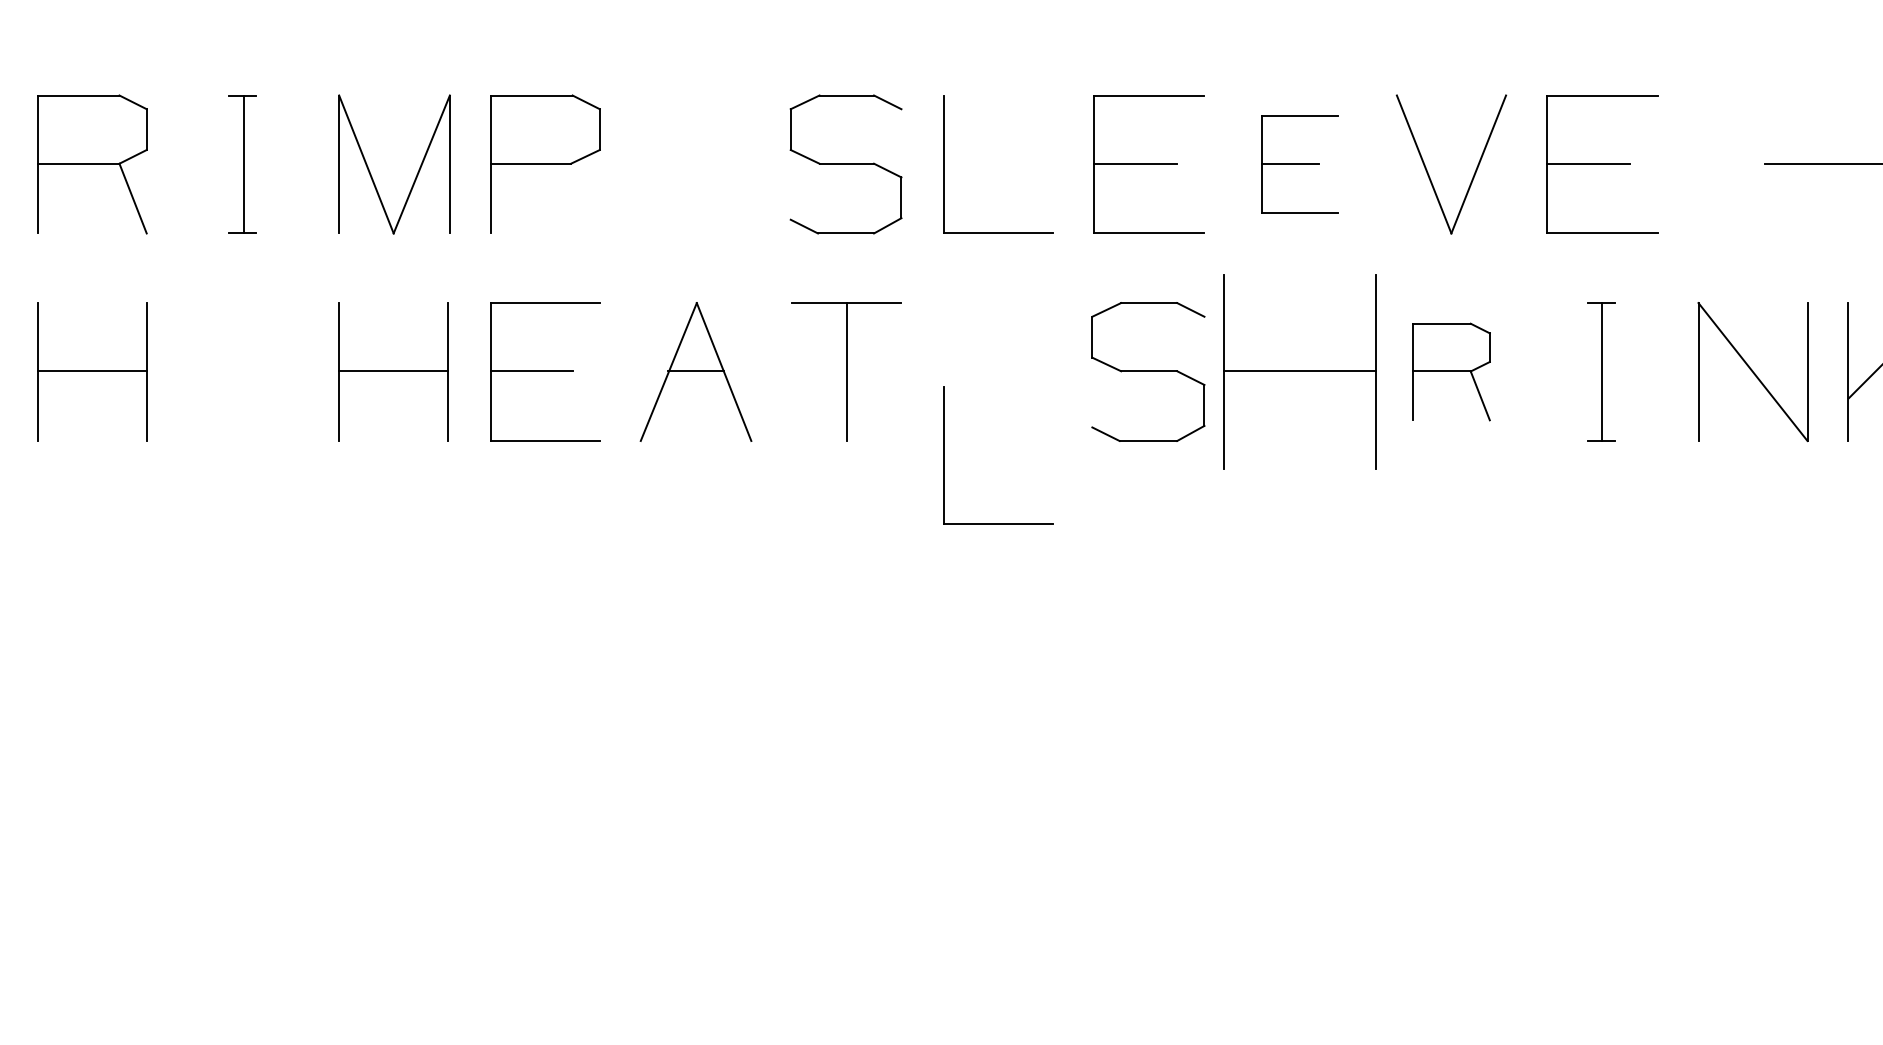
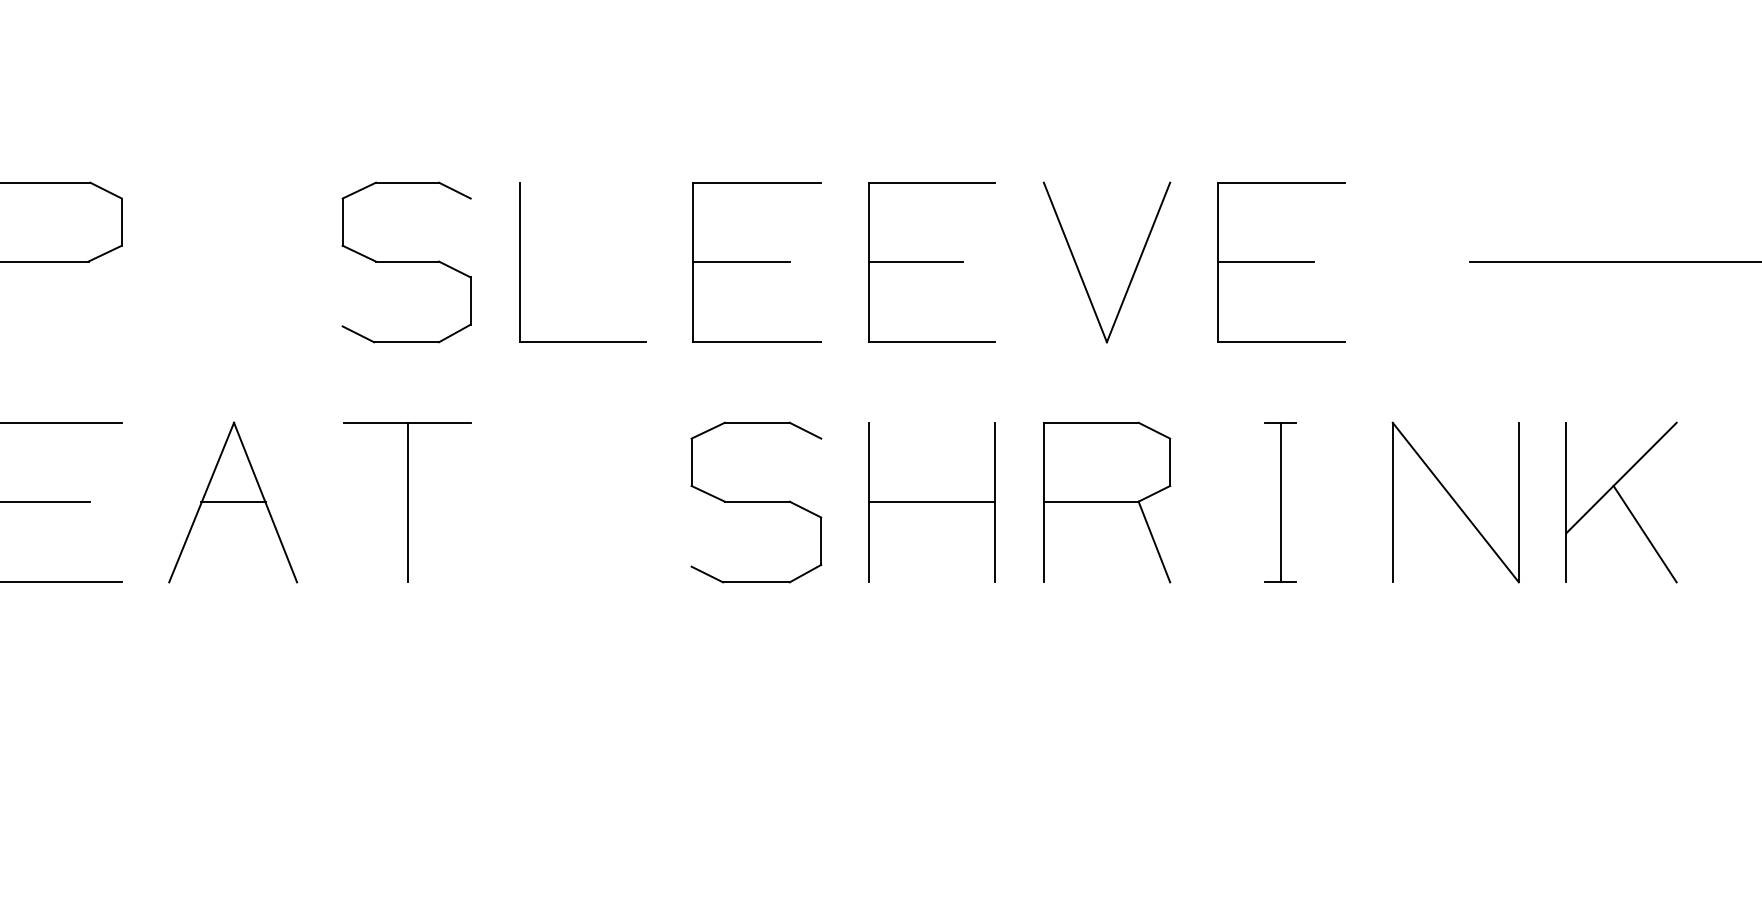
part: (1299, 164) -> (931, 262), size x1.43
part: (1299, 371) -> (931, 501), size x0.71
part: (1451, 371) -> (1107, 501), size x1.43
part: (944, 455) -> (520, 599), removed

